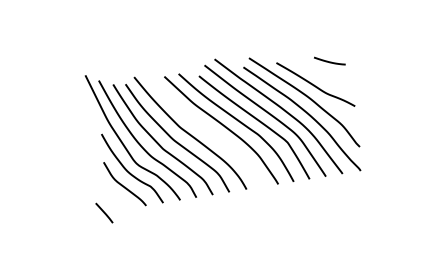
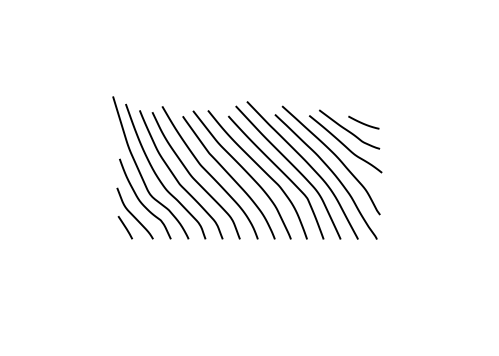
curve: (317, 70) -> (349, 130), added
curve: (209, 133) -> (229, 176), added
line: (103, 213) -> (124, 227), moved

